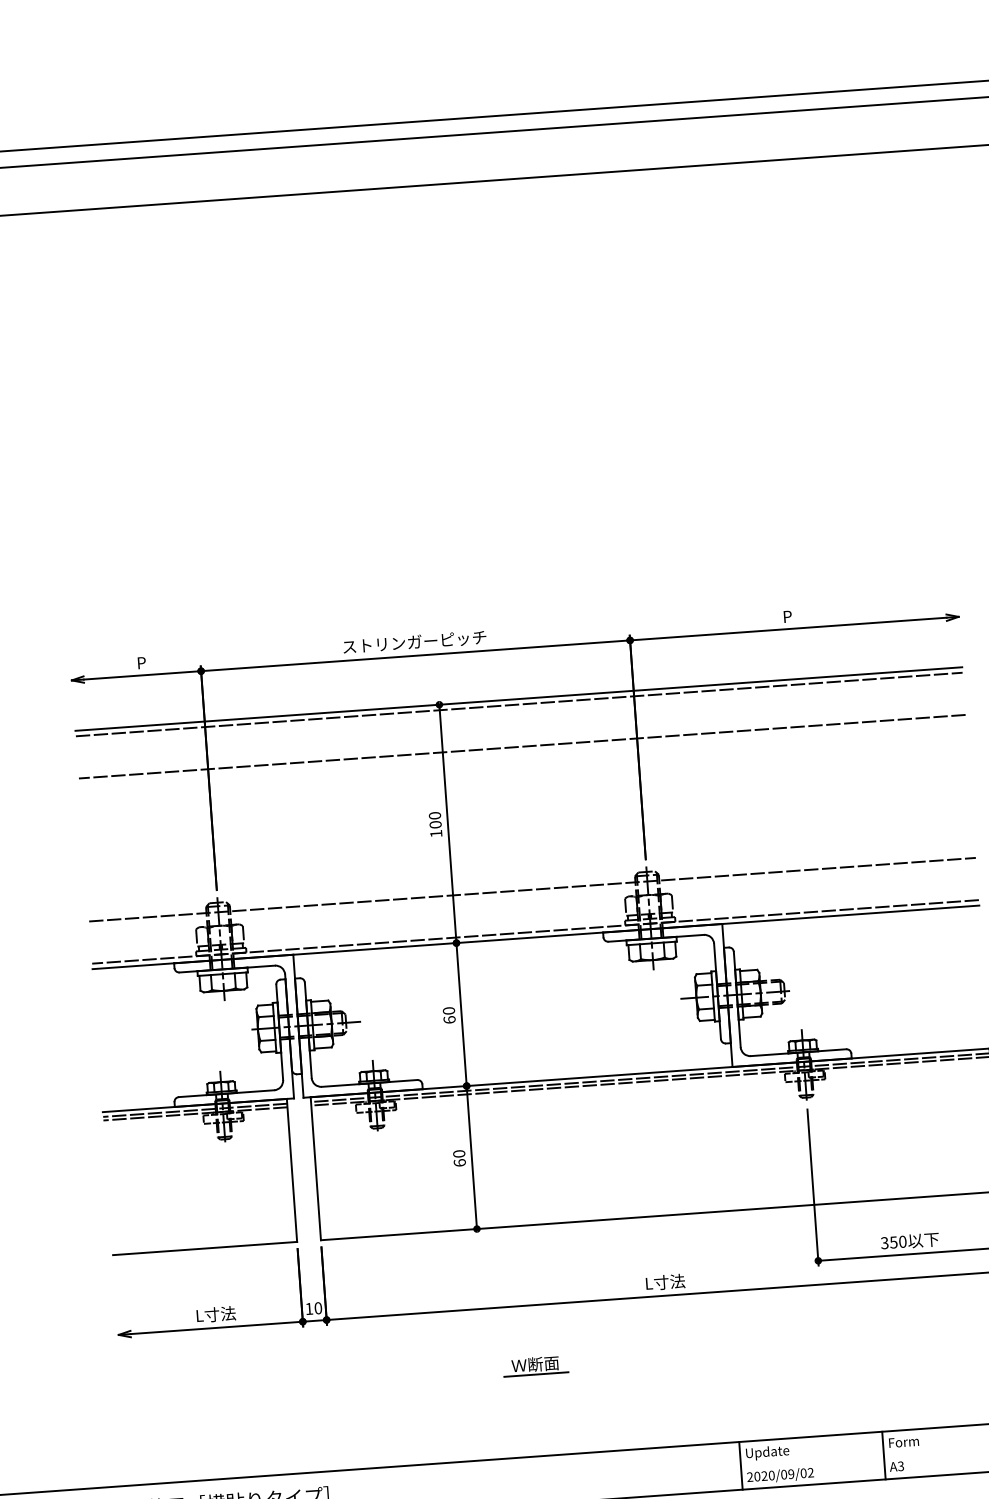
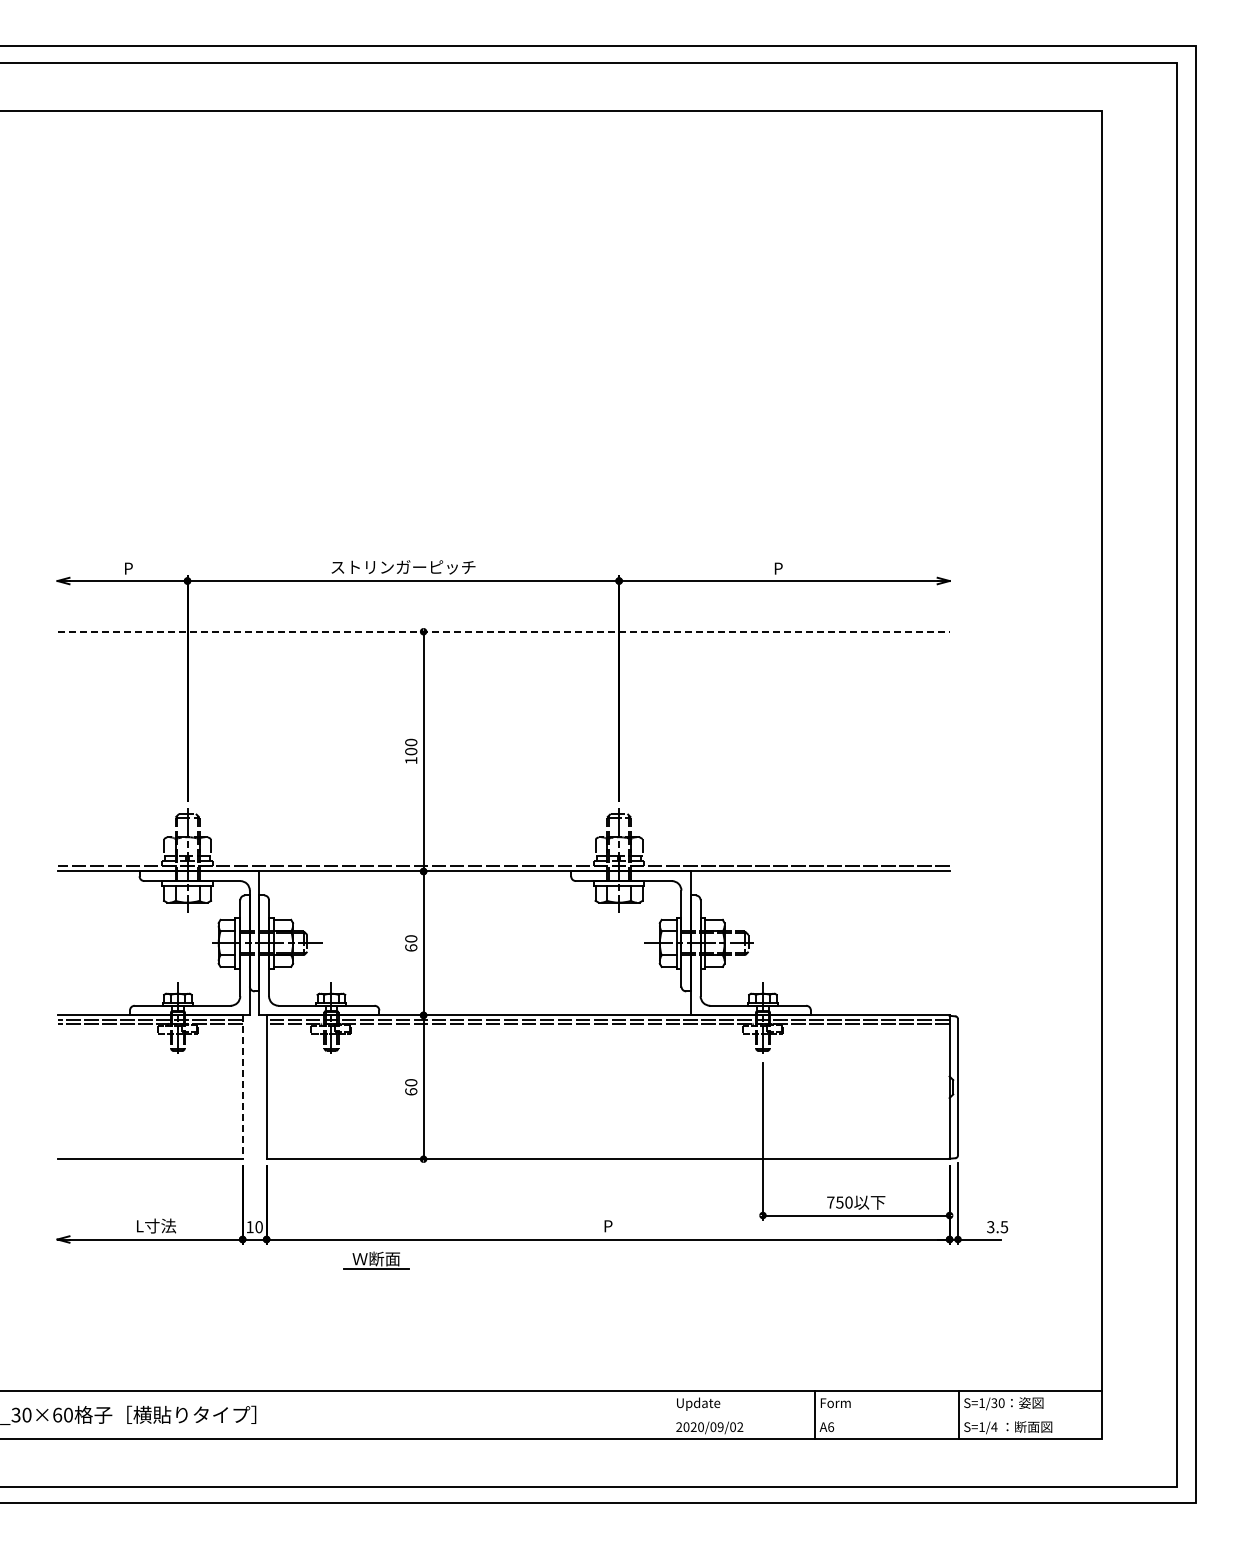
line: (519, 698) -> (504, 631), solid -> dashed
line: (519, 704) -> (503, 637), removed
line: (522, 746) -> (503, 679), removed
line: (532, 889) -> (503, 823), removed
line: (291, 1170) -> (242, 1087), solid -> dashed
text: (884, 1243) -> (830, 1202), 350 -> 750
text: (665, 1281) -> (608, 1225), L寸法 -> P
part: (535, 1365) -> (376, 1260), moved
text: (901, 1465) -> (831, 1426), A3 -> A6
line: (740, 1466) -> (670, 1415), removed

